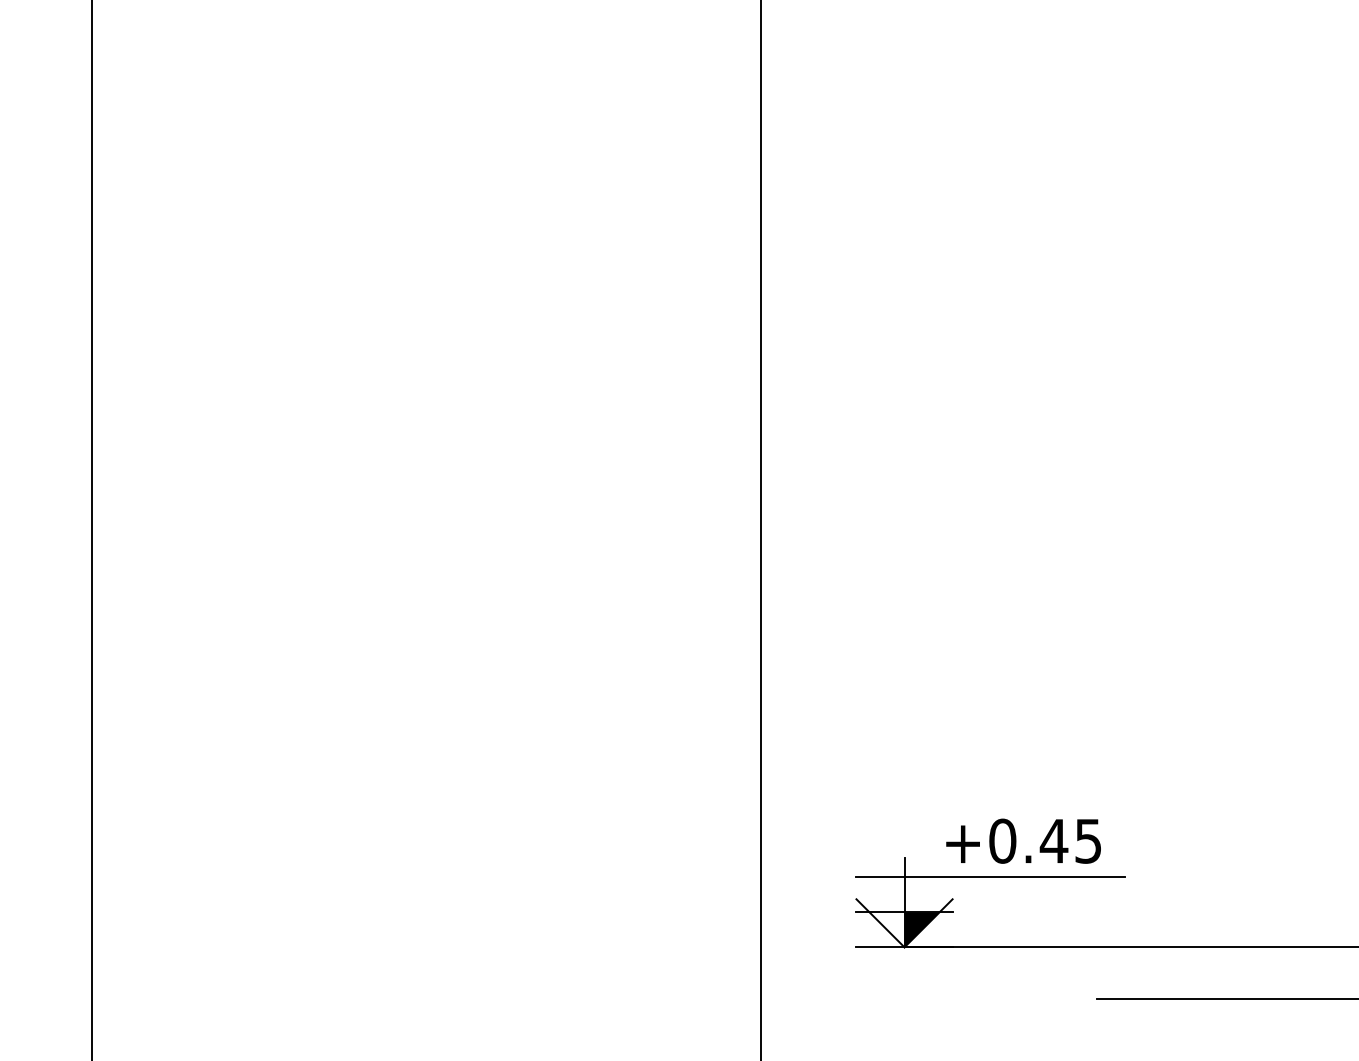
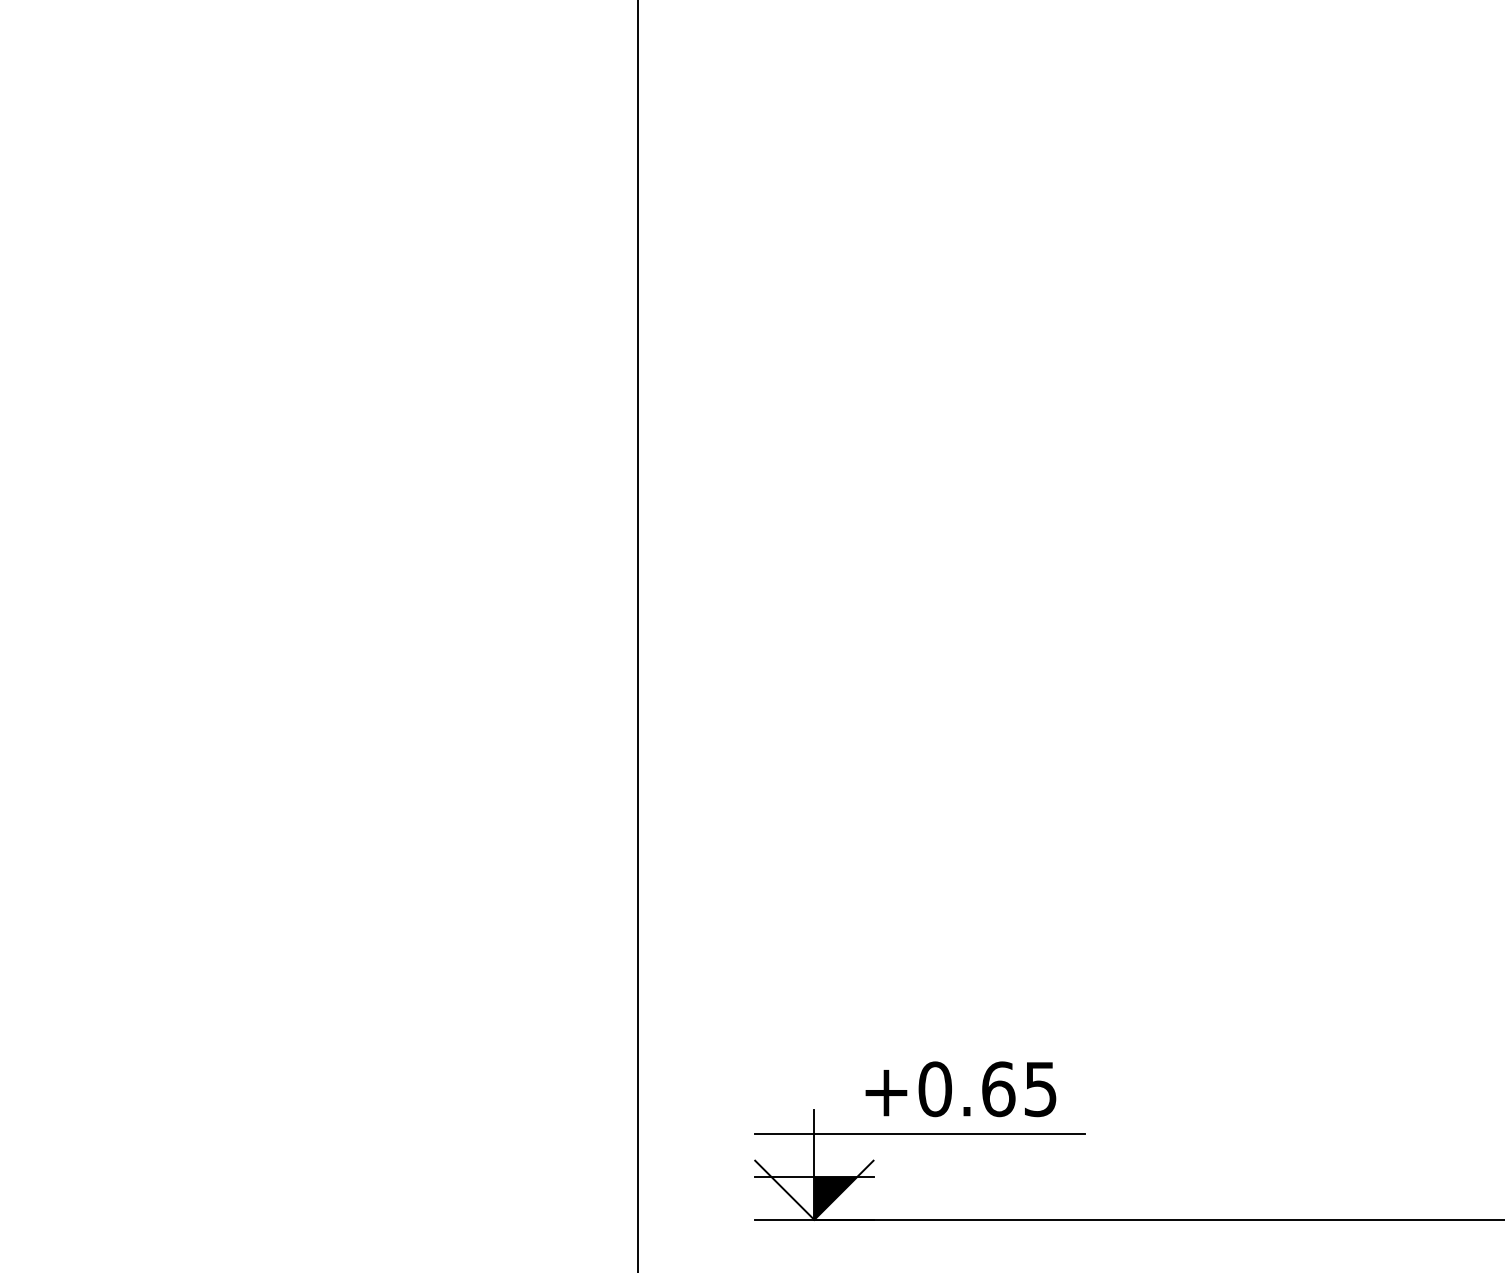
text: (1053, 840) -> (997, 1088), +0.45 -> +0.65

